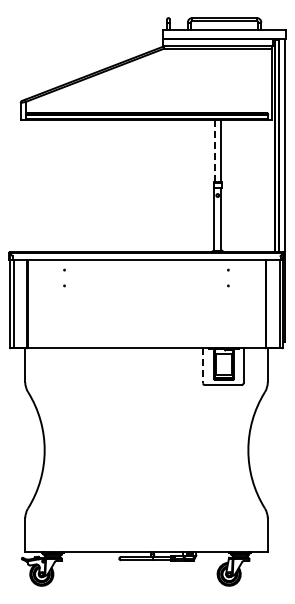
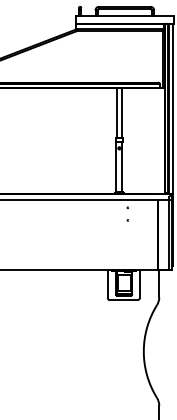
line: (214, 151) -> (116, 113), dashed -> solid
line: (203, 366) -> (108, 284), dashed -> solid

